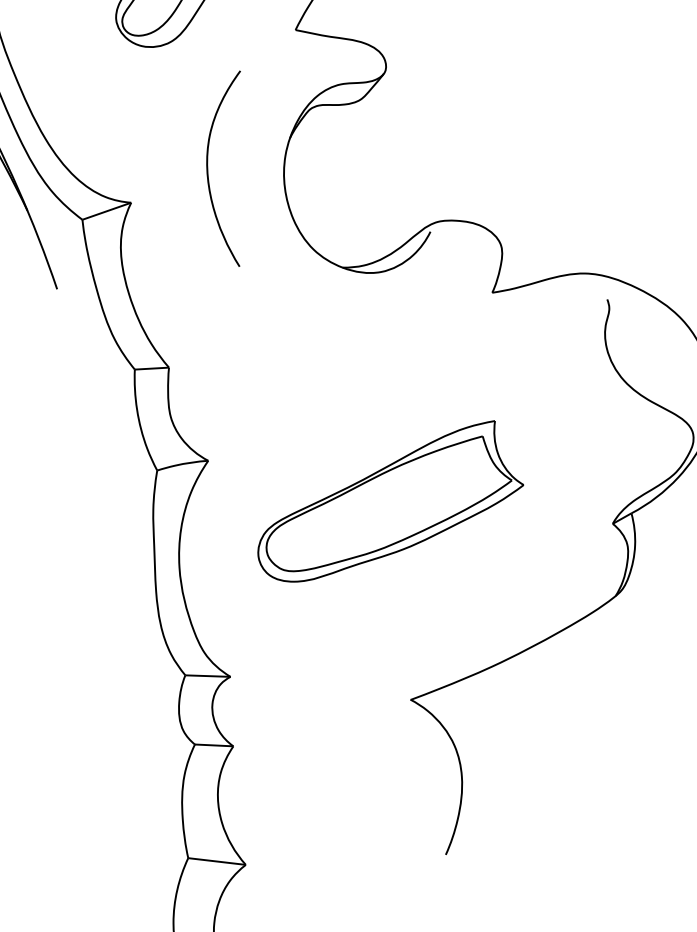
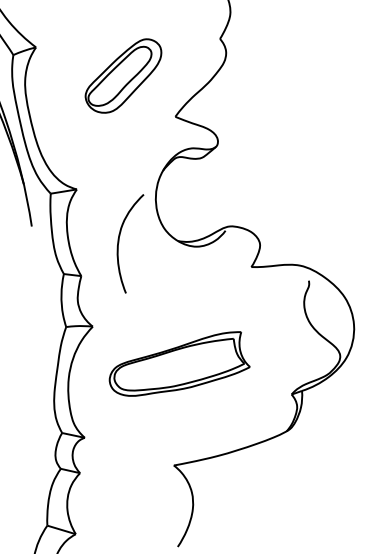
curve: (209, 171) -> (119, 242), moved

